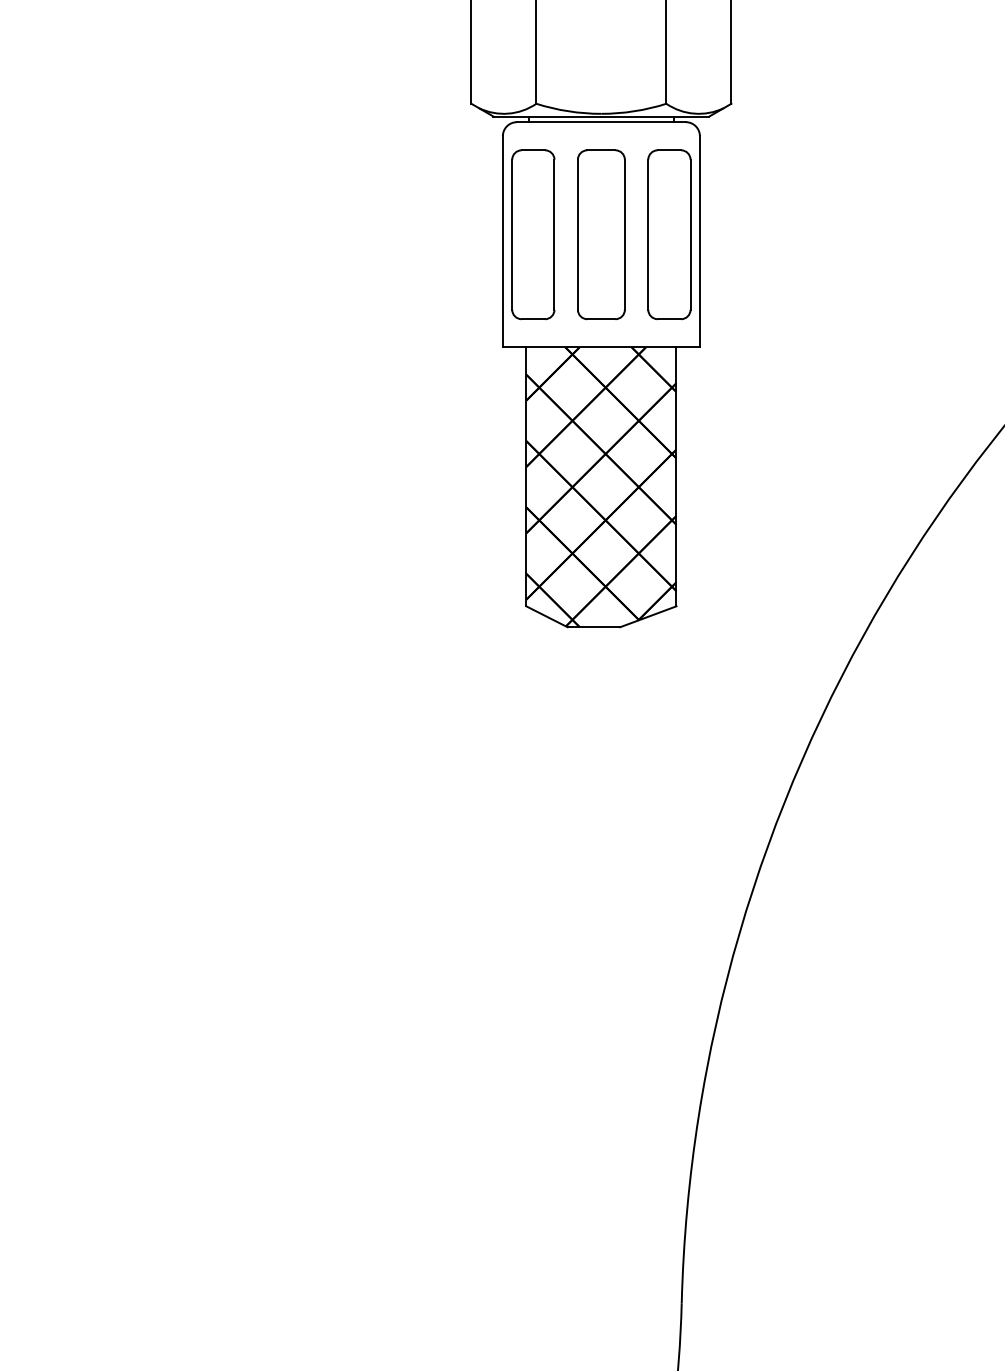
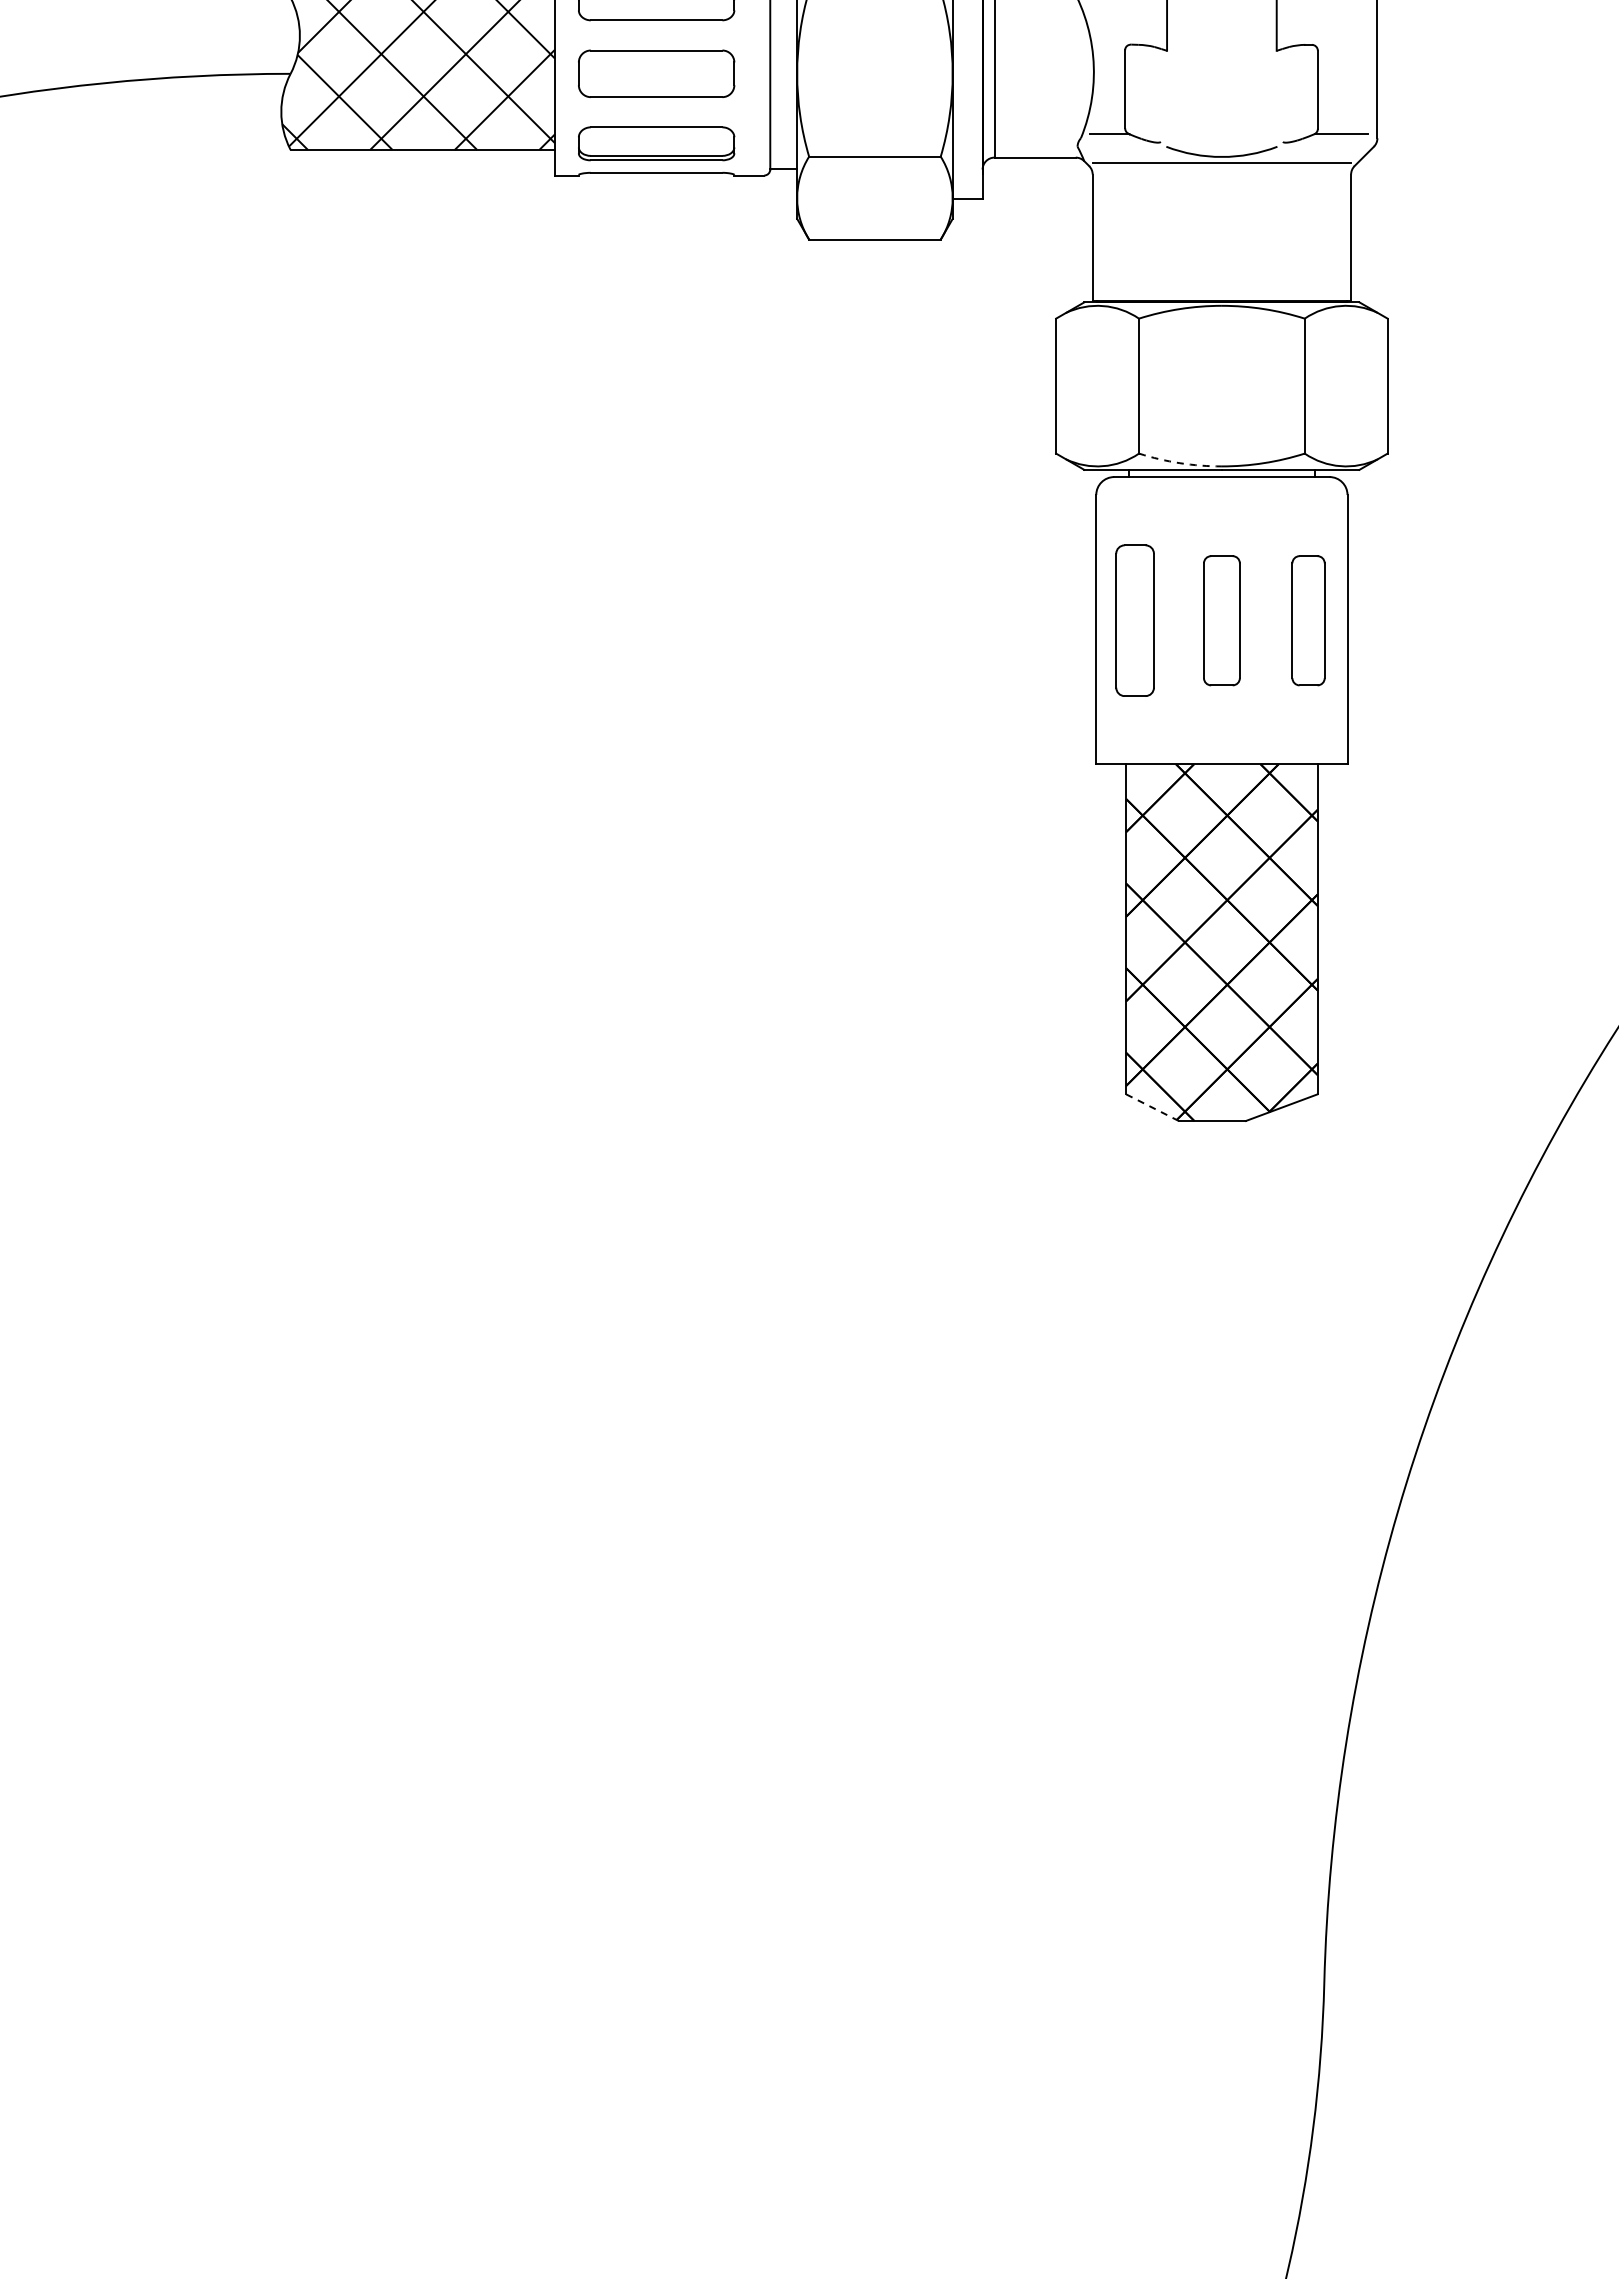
arc: (568, 111) -> (1179, 463), solid -> dashed
part: (532, 234) -> (1134, 620), size x0.7
part: (601, 234) -> (1221, 620), size x0.6
part: (669, 234) -> (1308, 620), size x0.6
line: (546, 616) -> (1152, 1107), solid -> dashed

